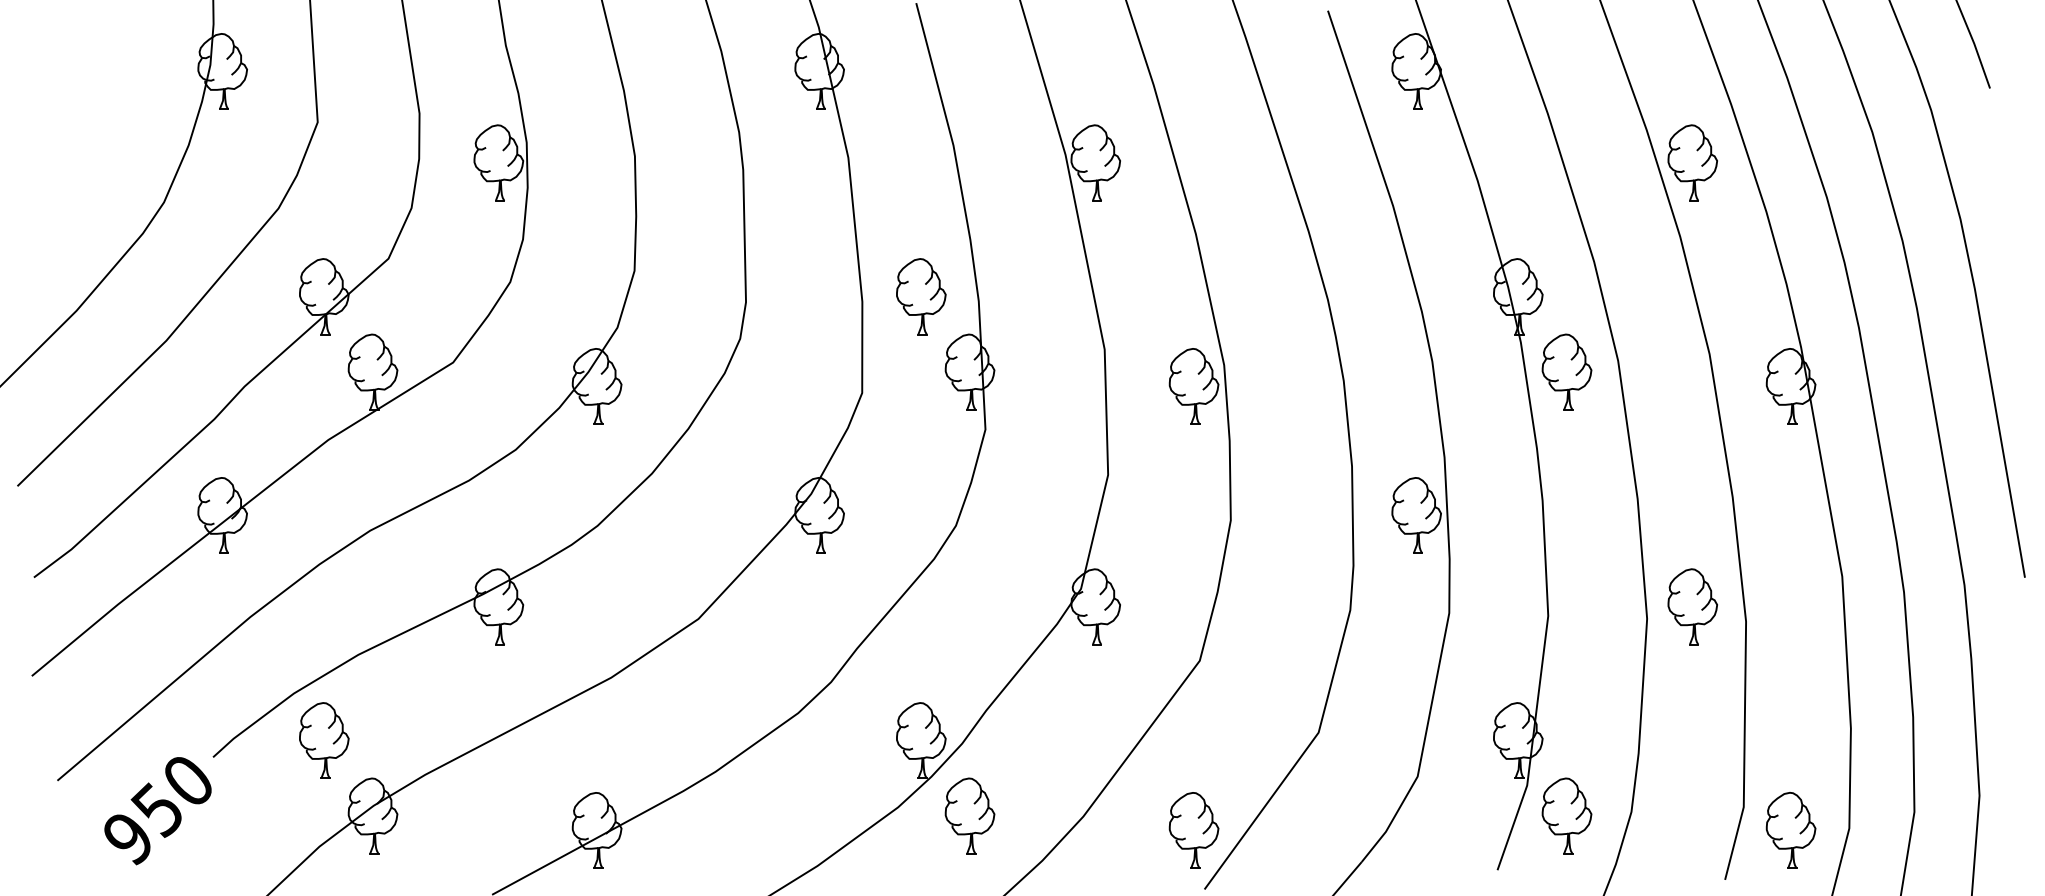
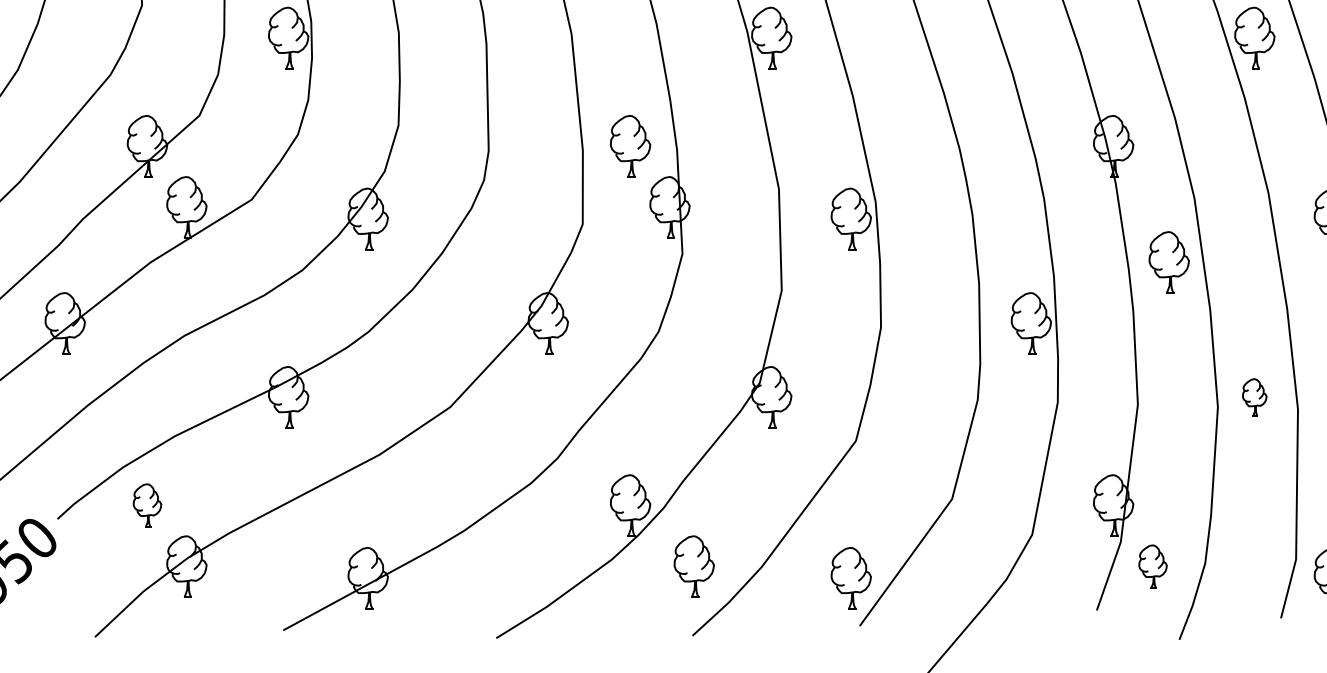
part: (1566, 371) -> (1168, 261), moved
part: (1692, 606) -> (1254, 397), size x0.6
part: (324, 740) -> (147, 505), size x0.7
part: (969, 815) -> (693, 566), moved
part: (1566, 815) -> (1152, 566), size x0.7

